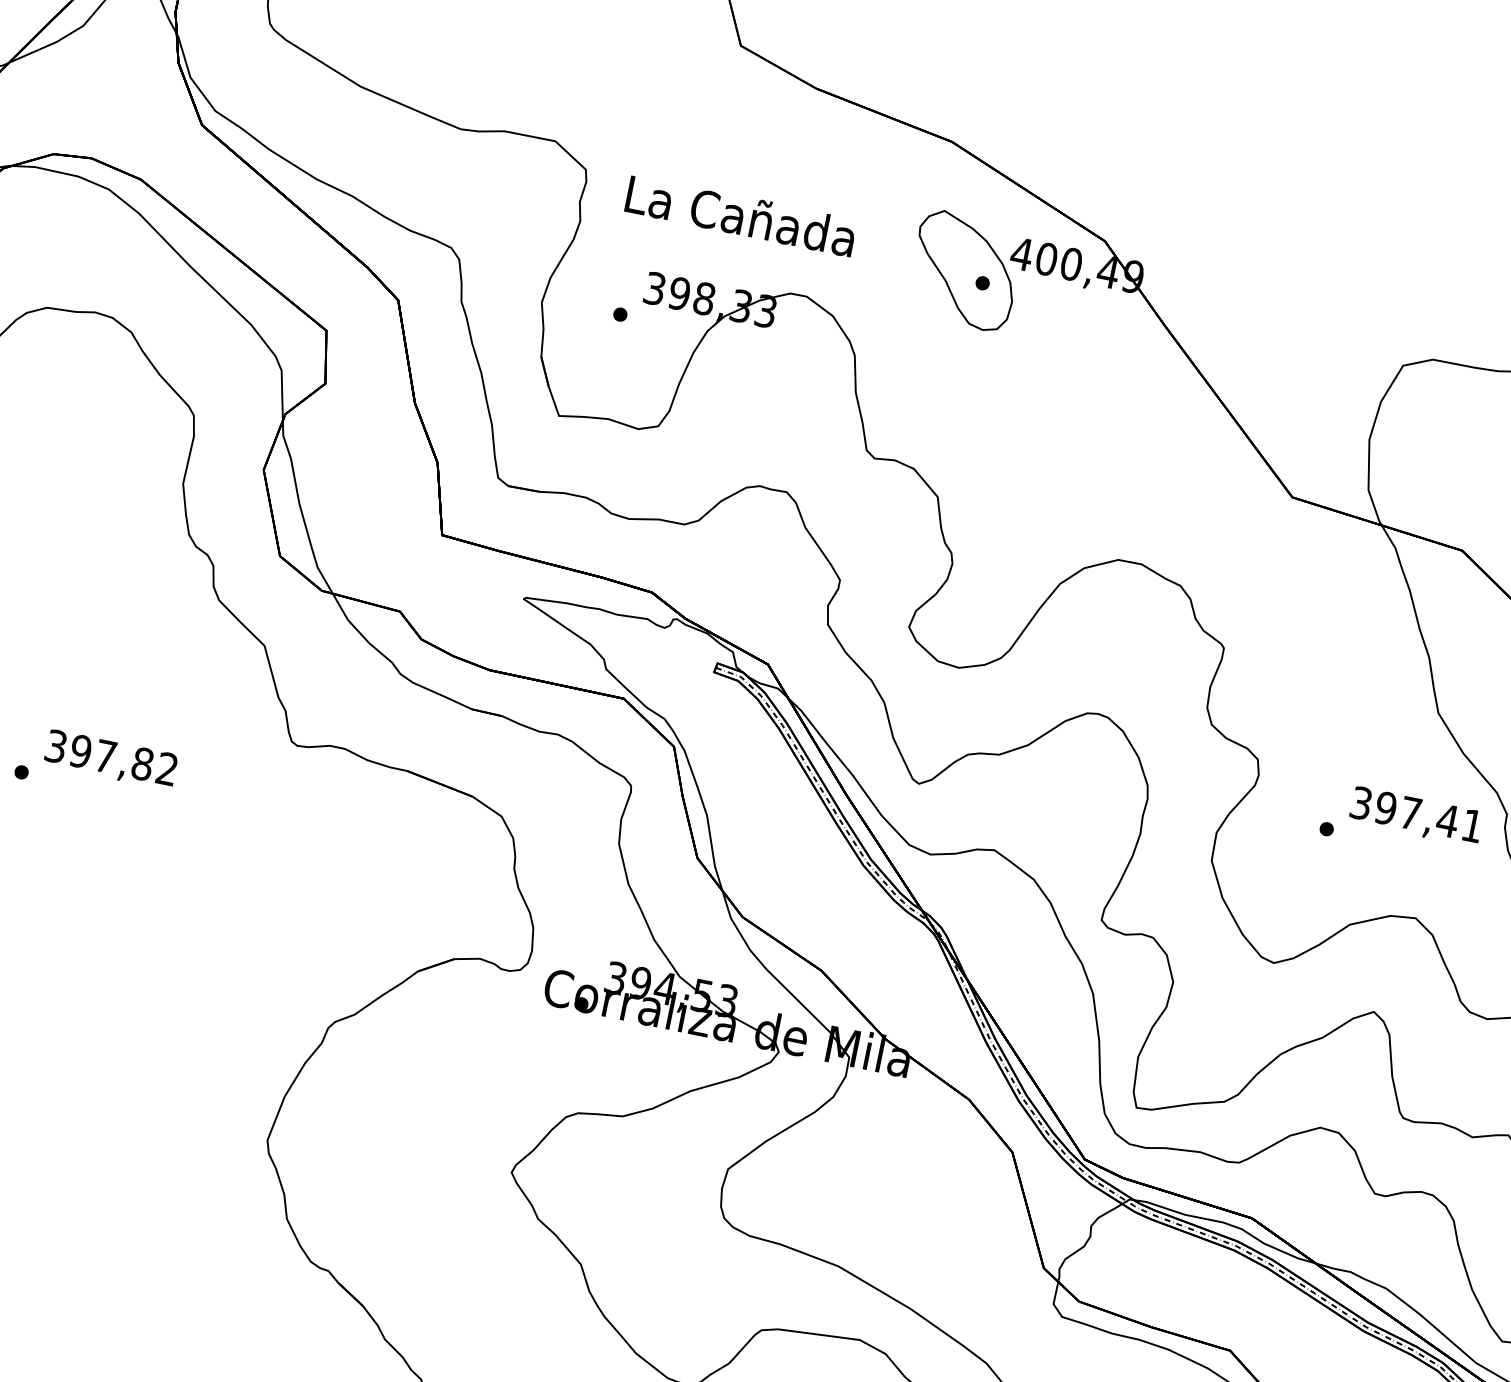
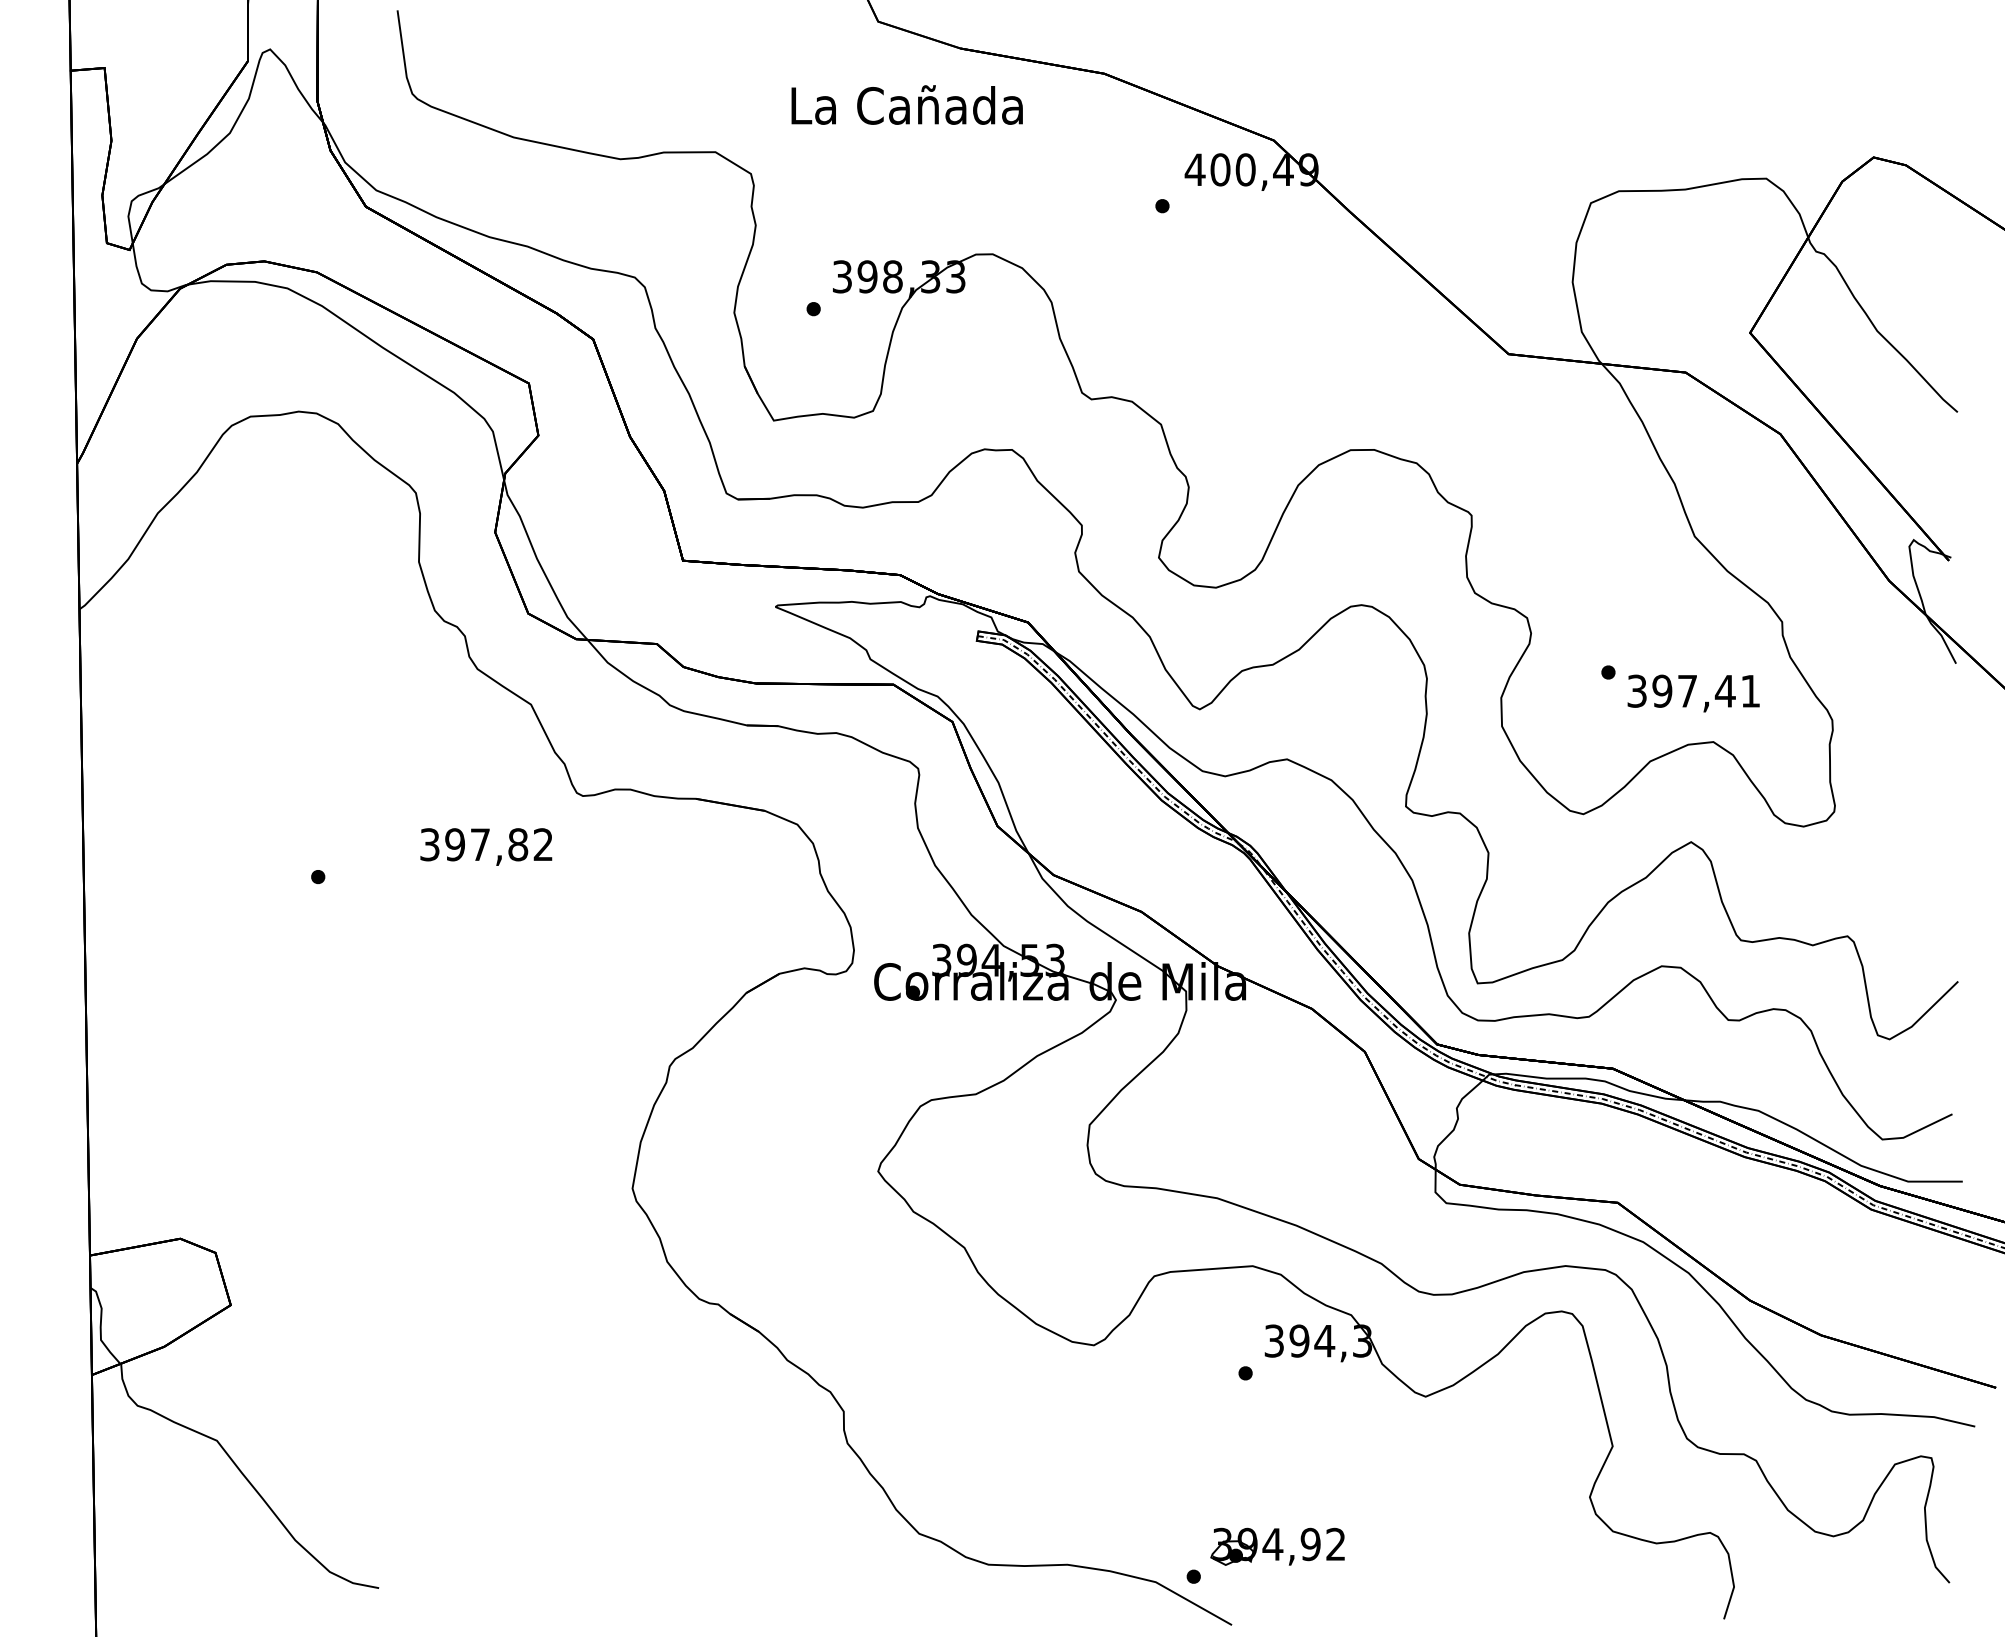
text: (740, 214) -> (906, 104), moved
part: (964, 270) -> (1142, 197), removed
text: (111, 759) -> (486, 846), moved
text: (1416, 816) -> (1693, 693), moved

